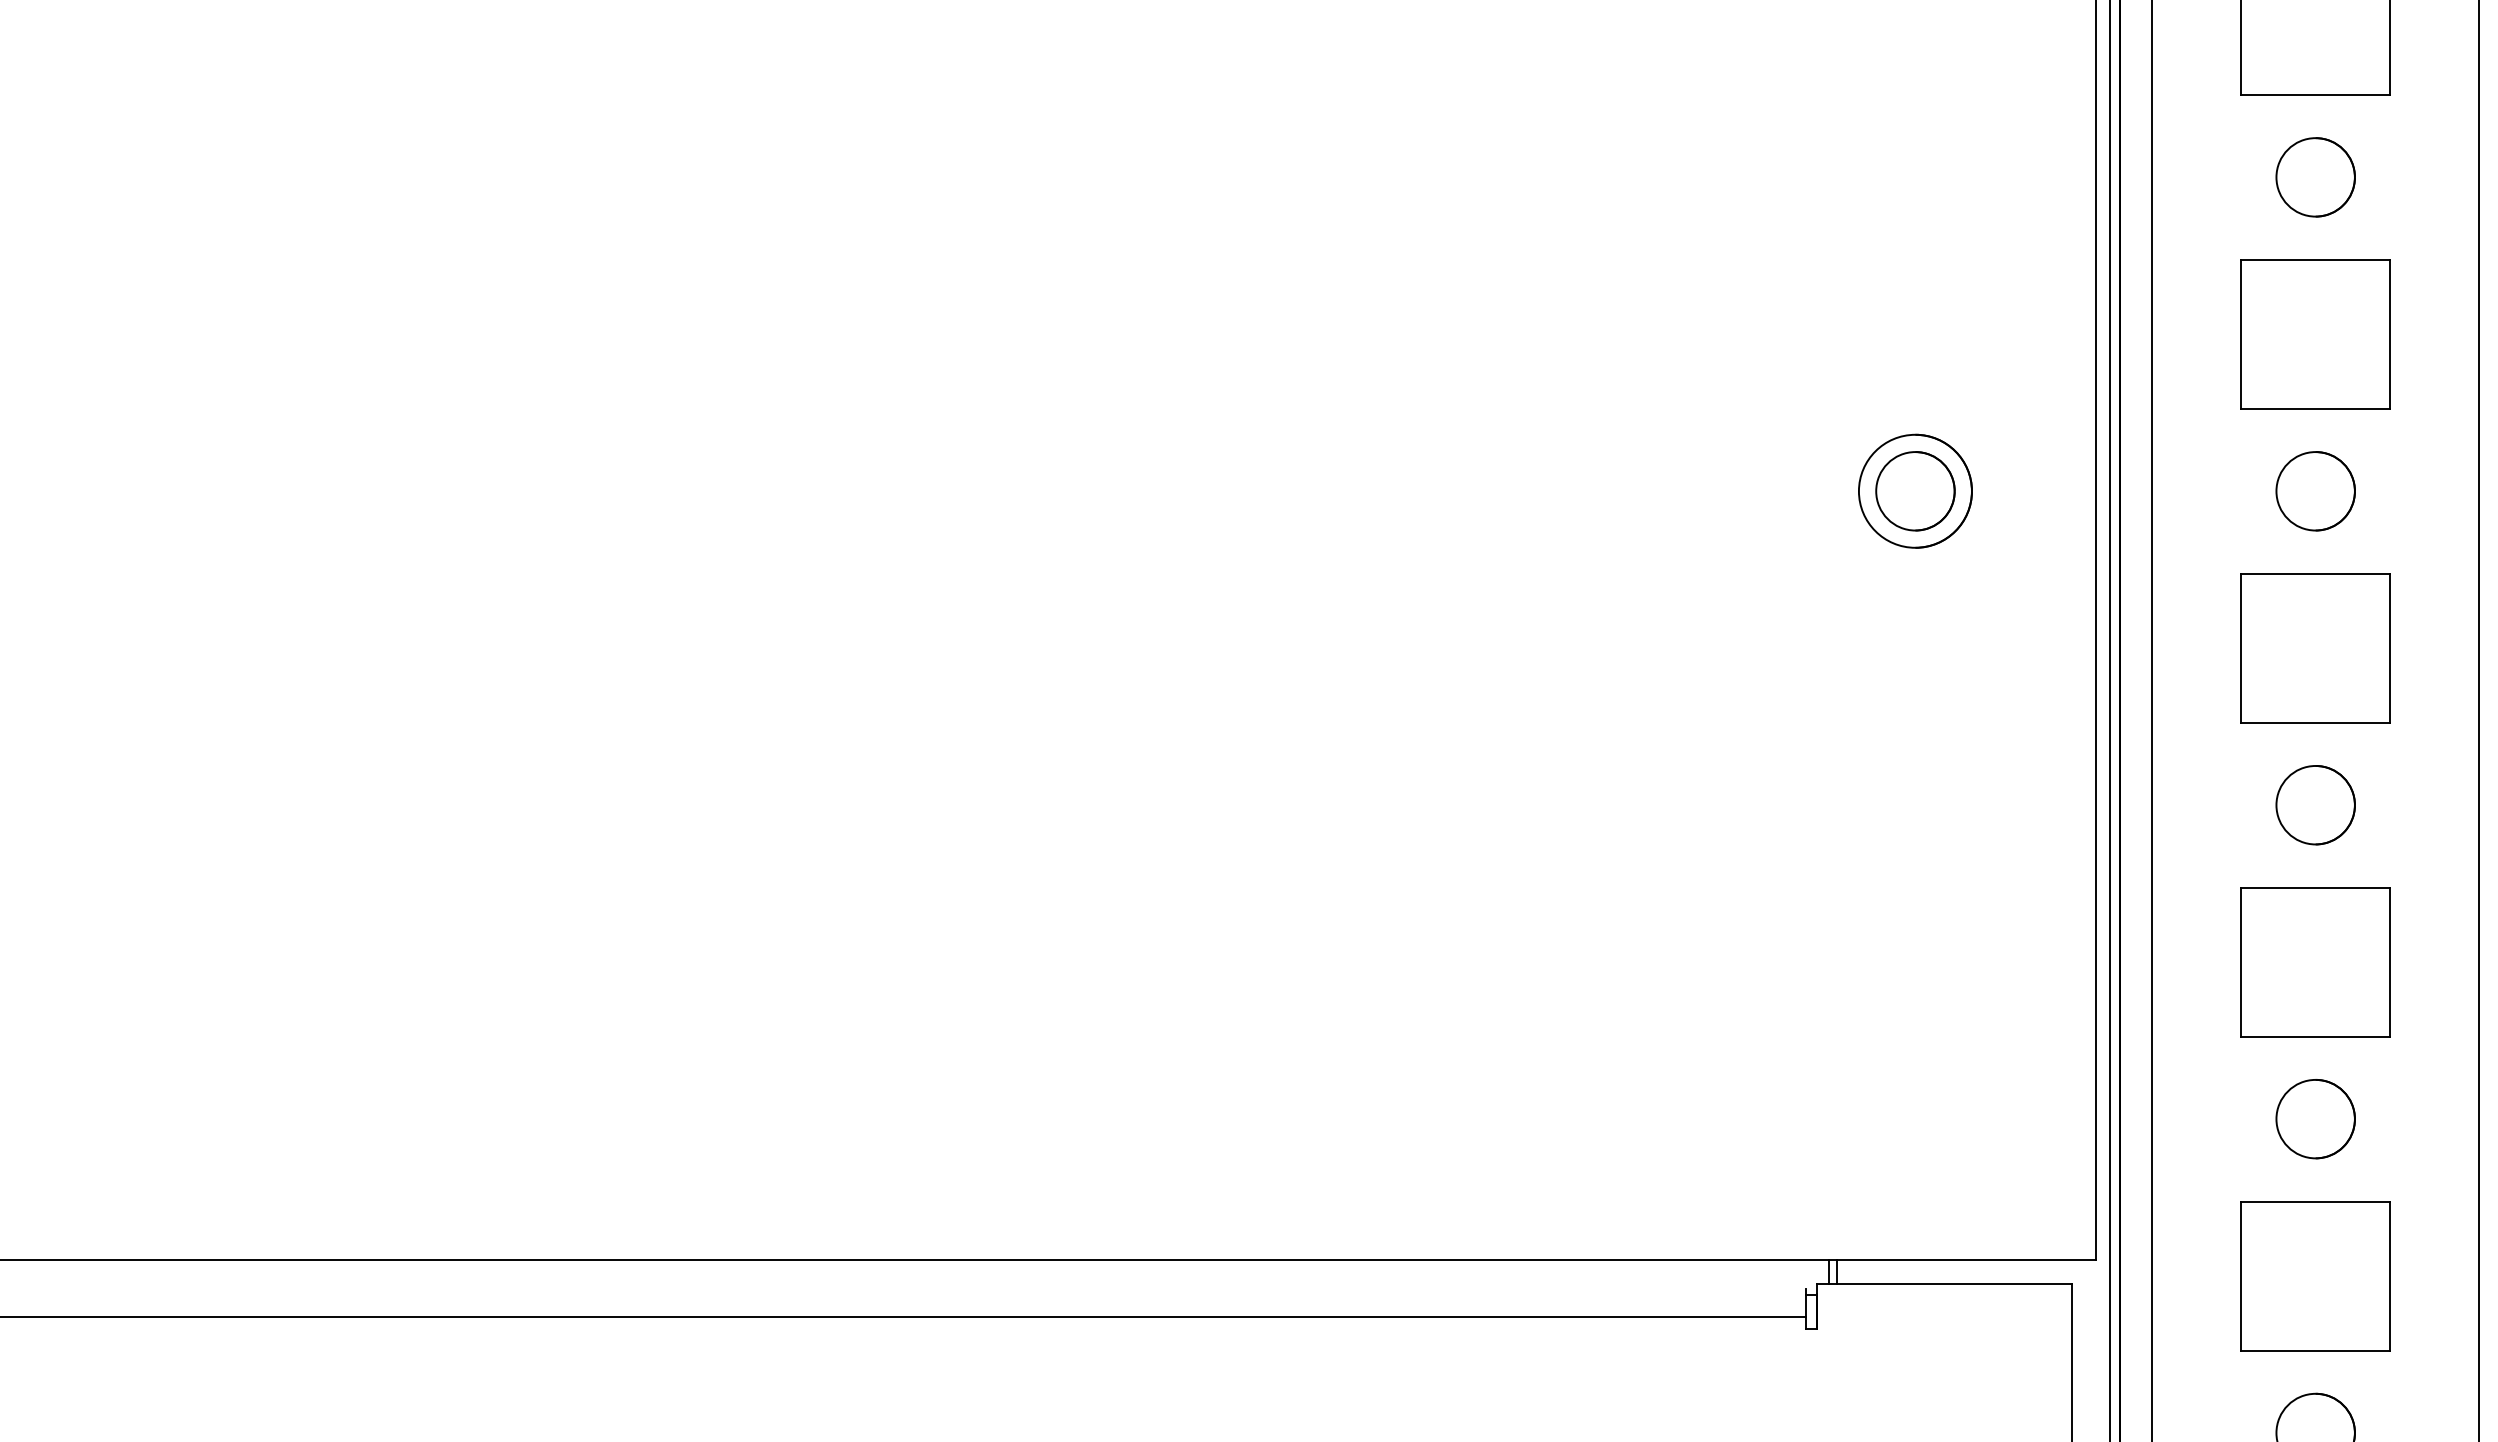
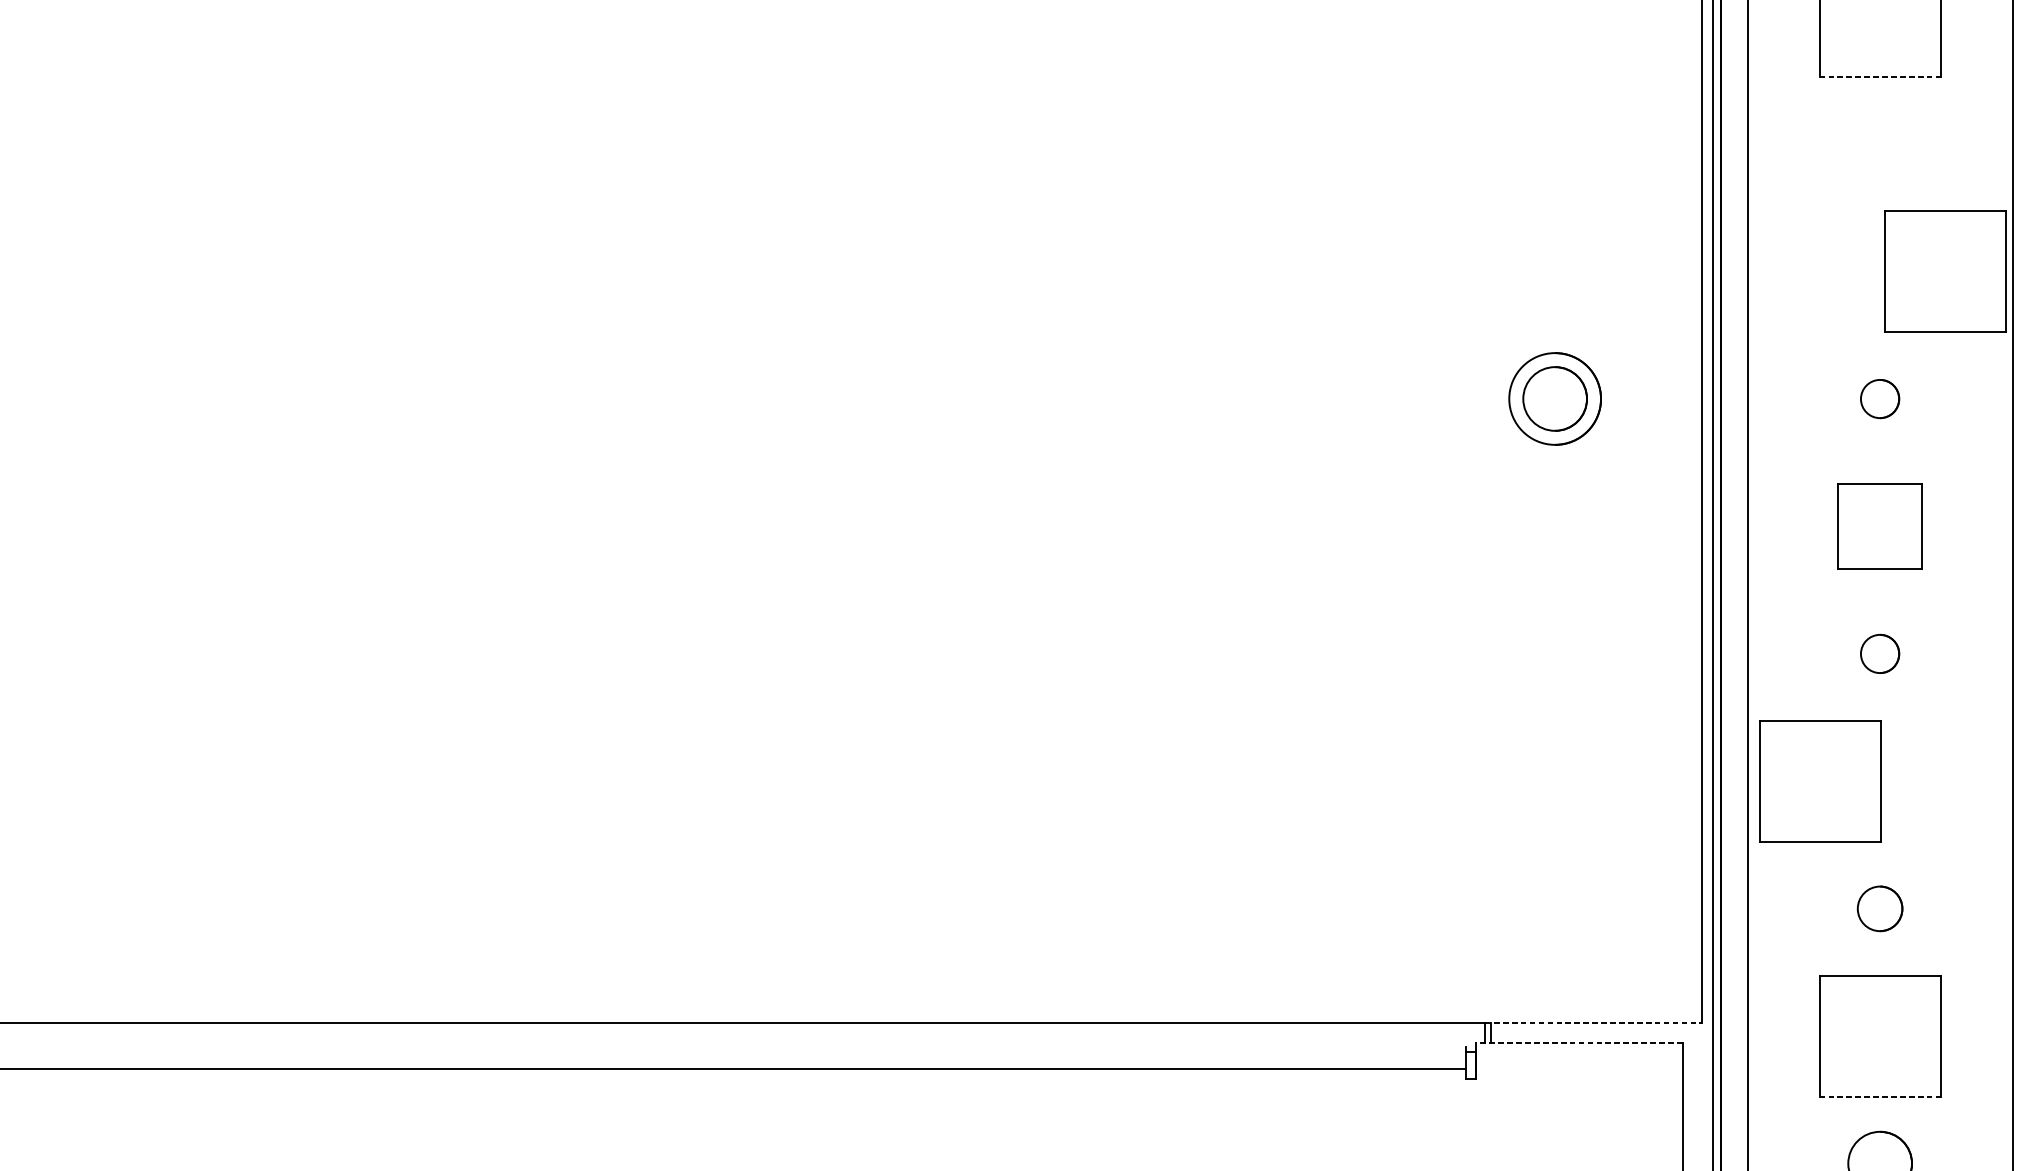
line: (2315, 94) -> (1879, 76), solid -> dashed
circle: (2315, 177) -> (1879, 144), removed
part: (2315, 334) -> (1945, 271), moved
circle: (2315, 491) -> (1879, 399), size x0.6
part: (2315, 648) -> (1879, 526), size x0.7
circle: (2315, 805) -> (1879, 654), size x0.6
part: (2315, 962) -> (1820, 781), moved
circle: (2315, 1119) -> (1879, 909), size x0.7
line: (1963, 1260) -> (1594, 1023), solid -> dashed
line: (1944, 1283) -> (1578, 1042), solid -> dashed
line: (2315, 1350) -> (1879, 1096), solid -> dashed

